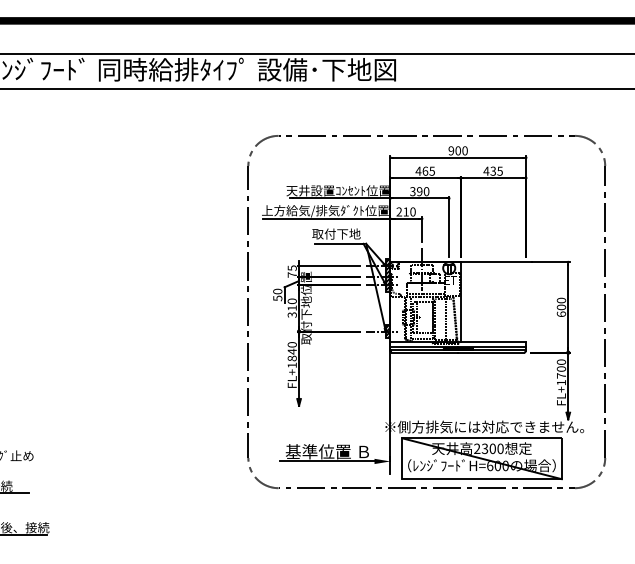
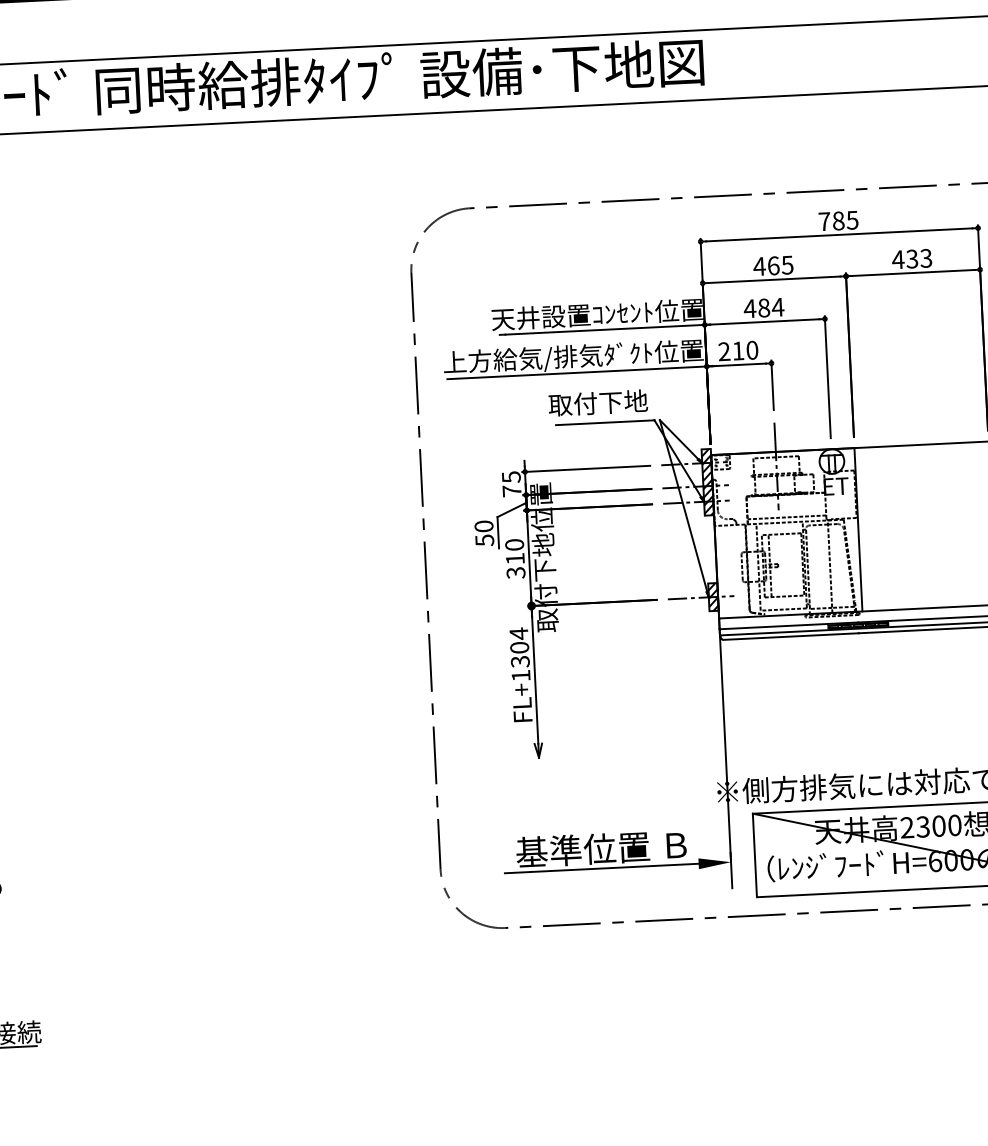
text: (457, 150) -> (837, 220), 900 -> 785
text: (499, 170) -> (924, 256), 435 -> 433
text: (419, 191) -> (763, 307), 390 -> 484
text: (291, 351) -> (518, 647), FL+1840 -> FL+1304

